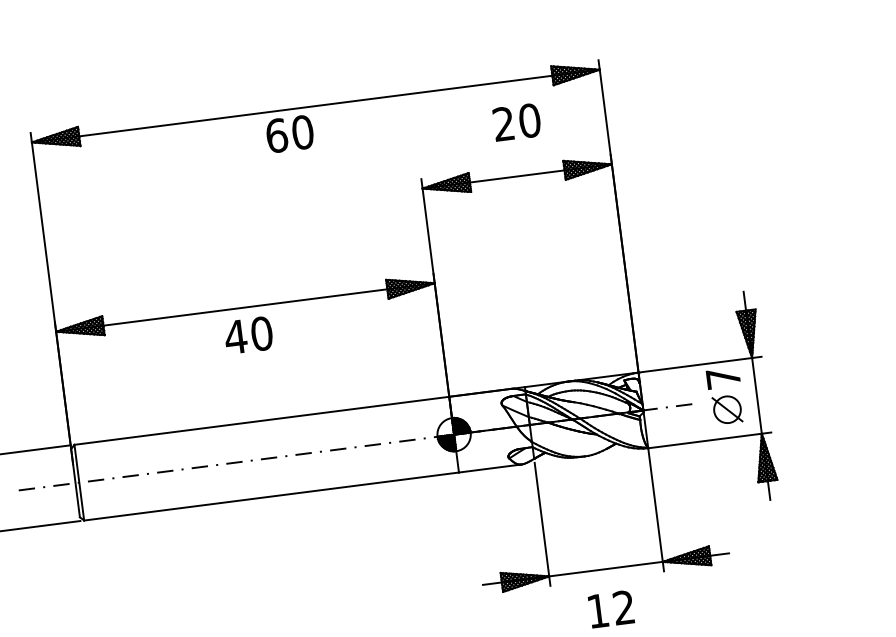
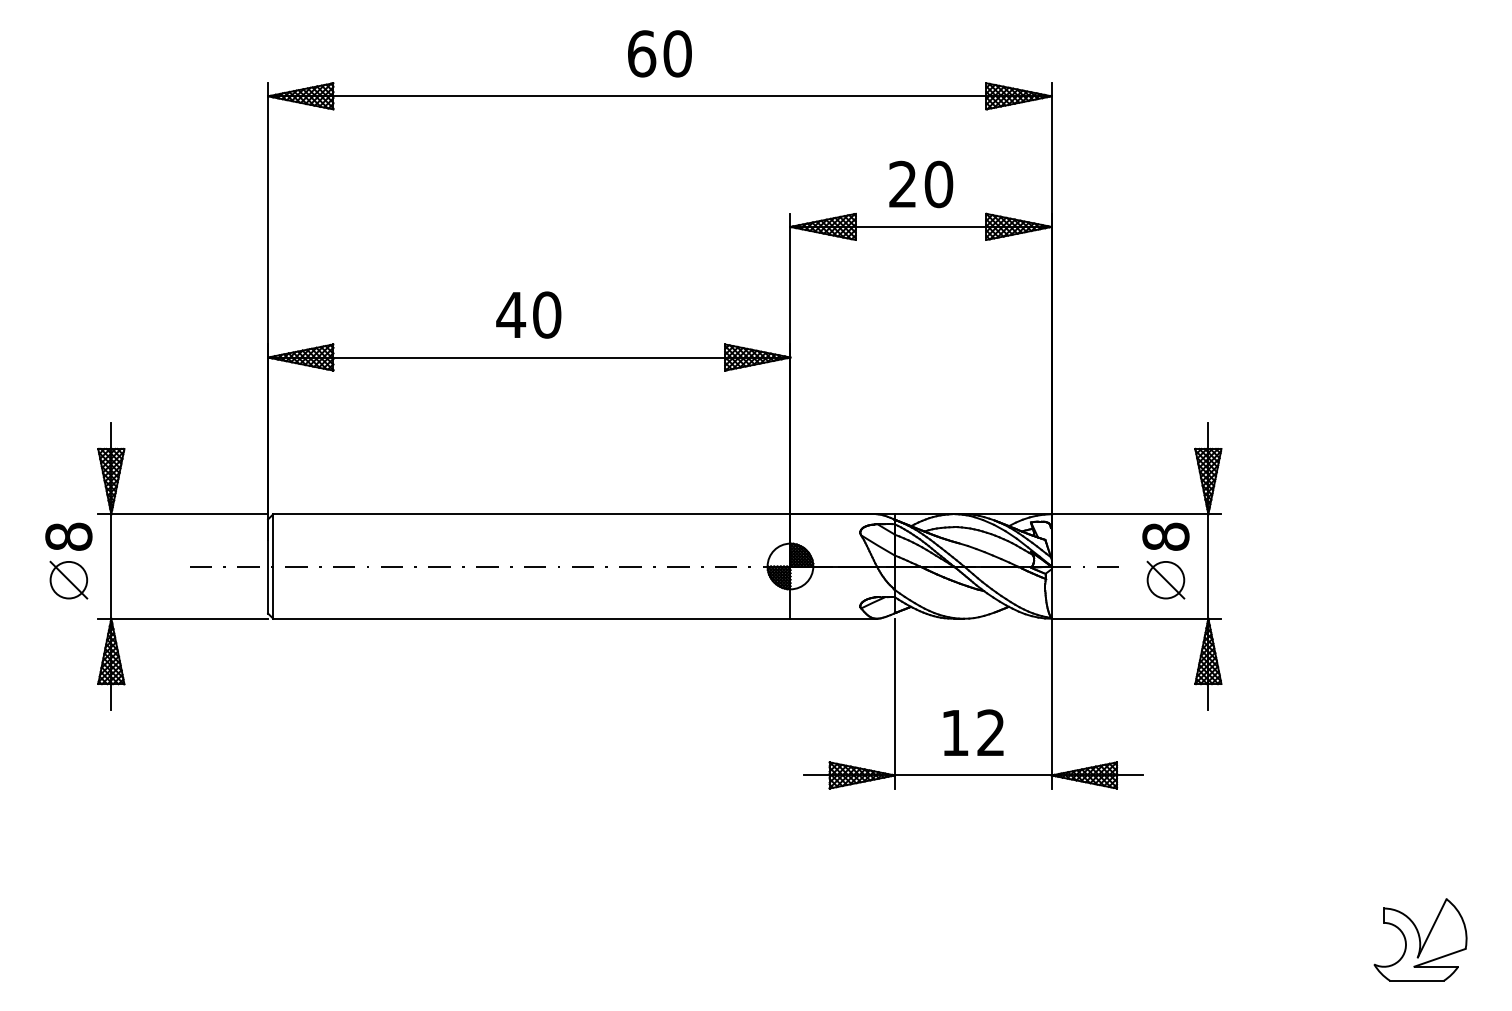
text: (517, 122) -> (921, 184), moved
text: (289, 133) -> (659, 53), moved
text: (248, 335) -> (528, 314), moved
text: (723, 378) -> (1165, 536), 7 -> 8
text: (611, 609) -> (973, 732), moved

